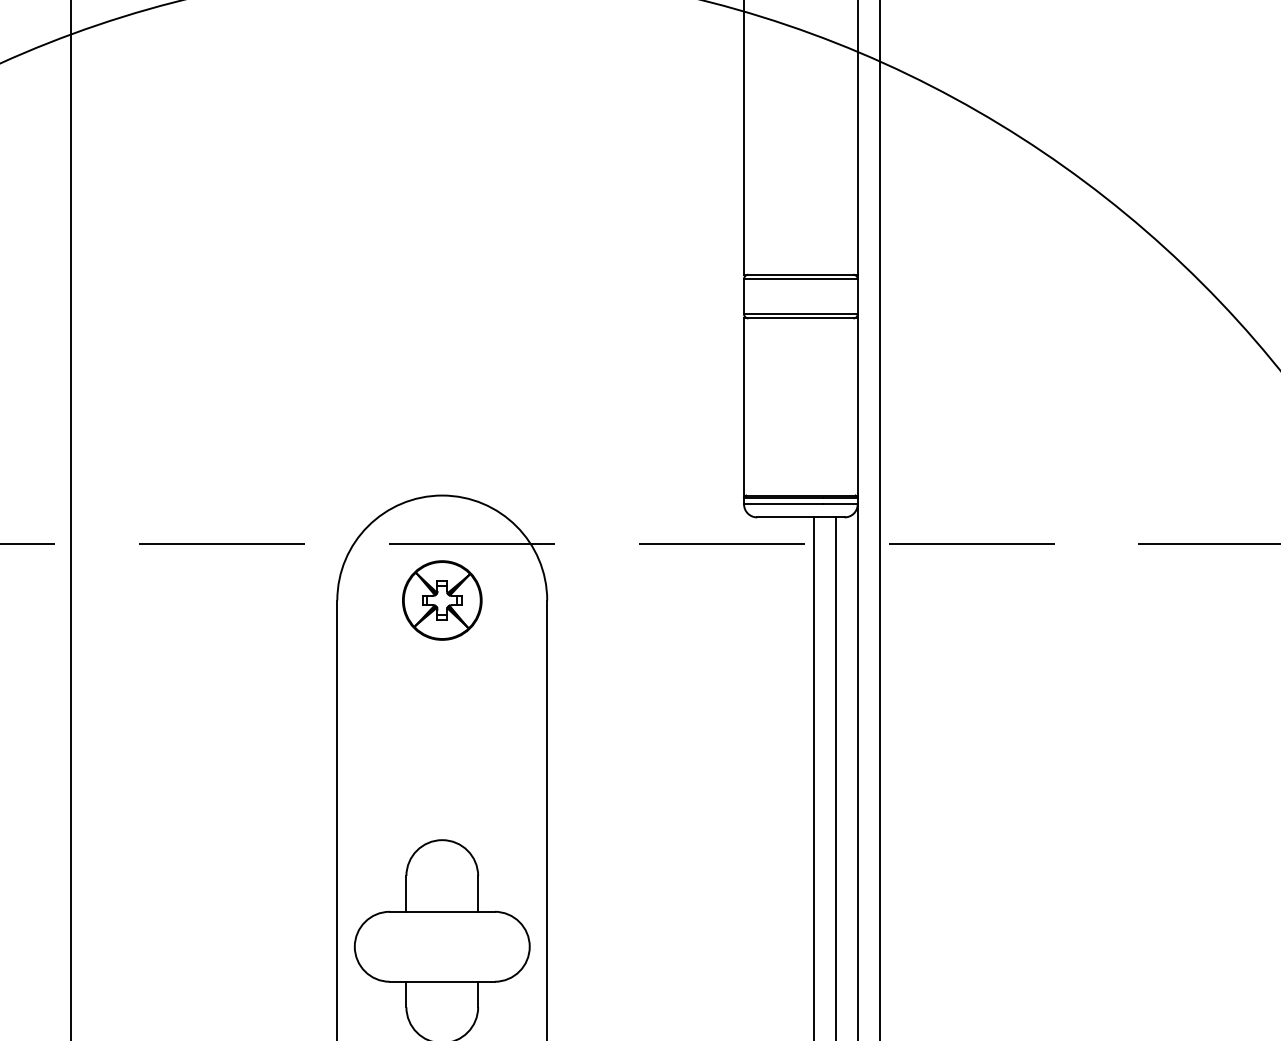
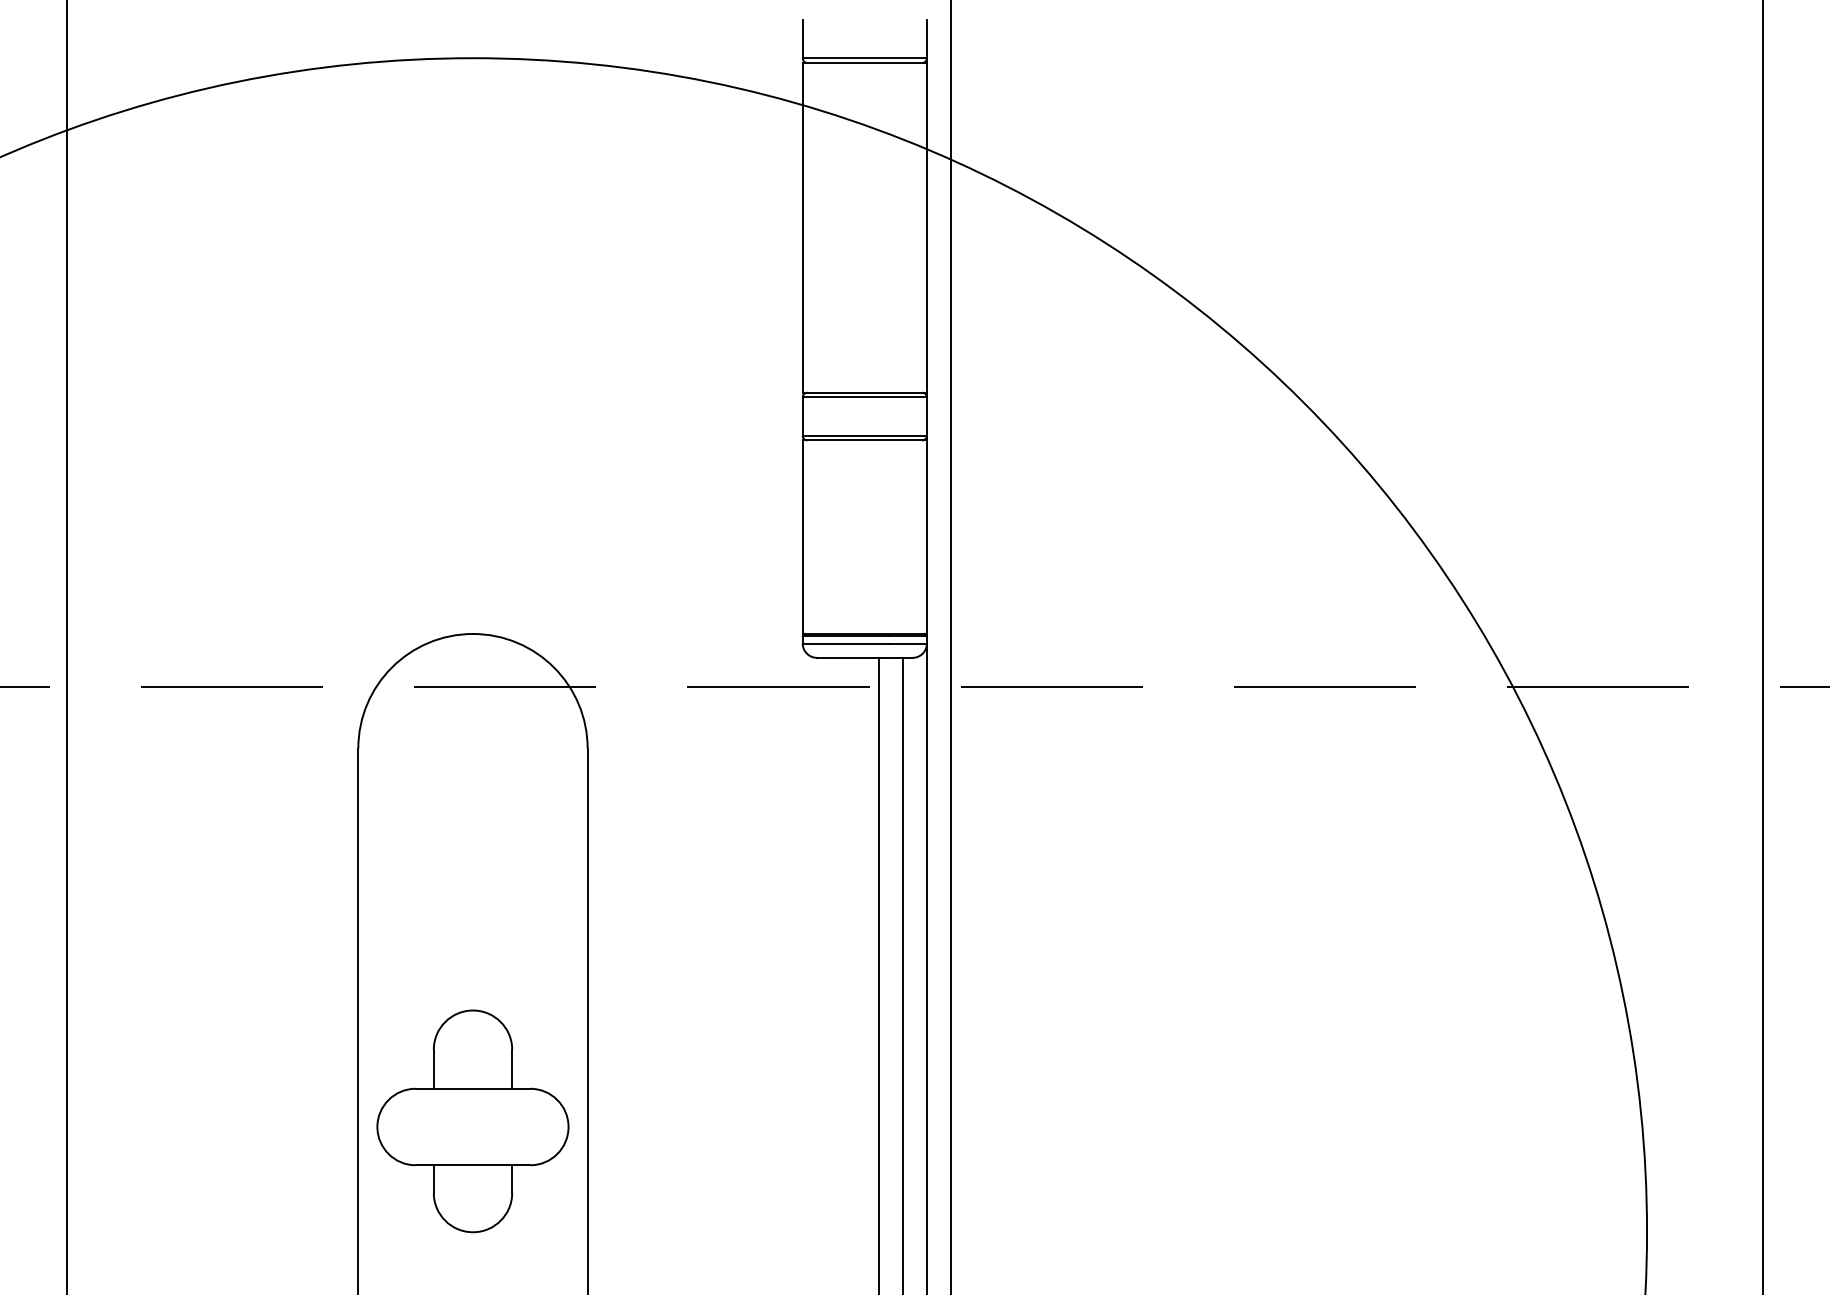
part: (441, 600) -> (472, 748), removed

